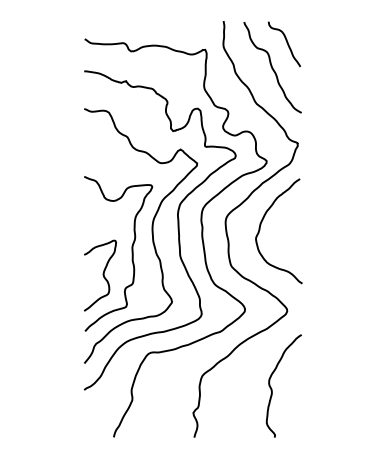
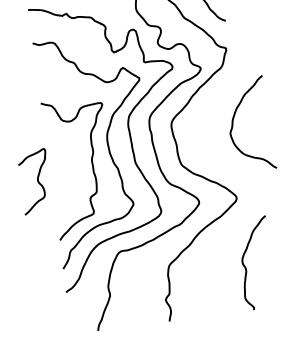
curve: (261, 225) -> (233, 121), moved
curve: (102, 275) -> (37, 181), moved
curve: (272, 388) -> (246, 266), moved

